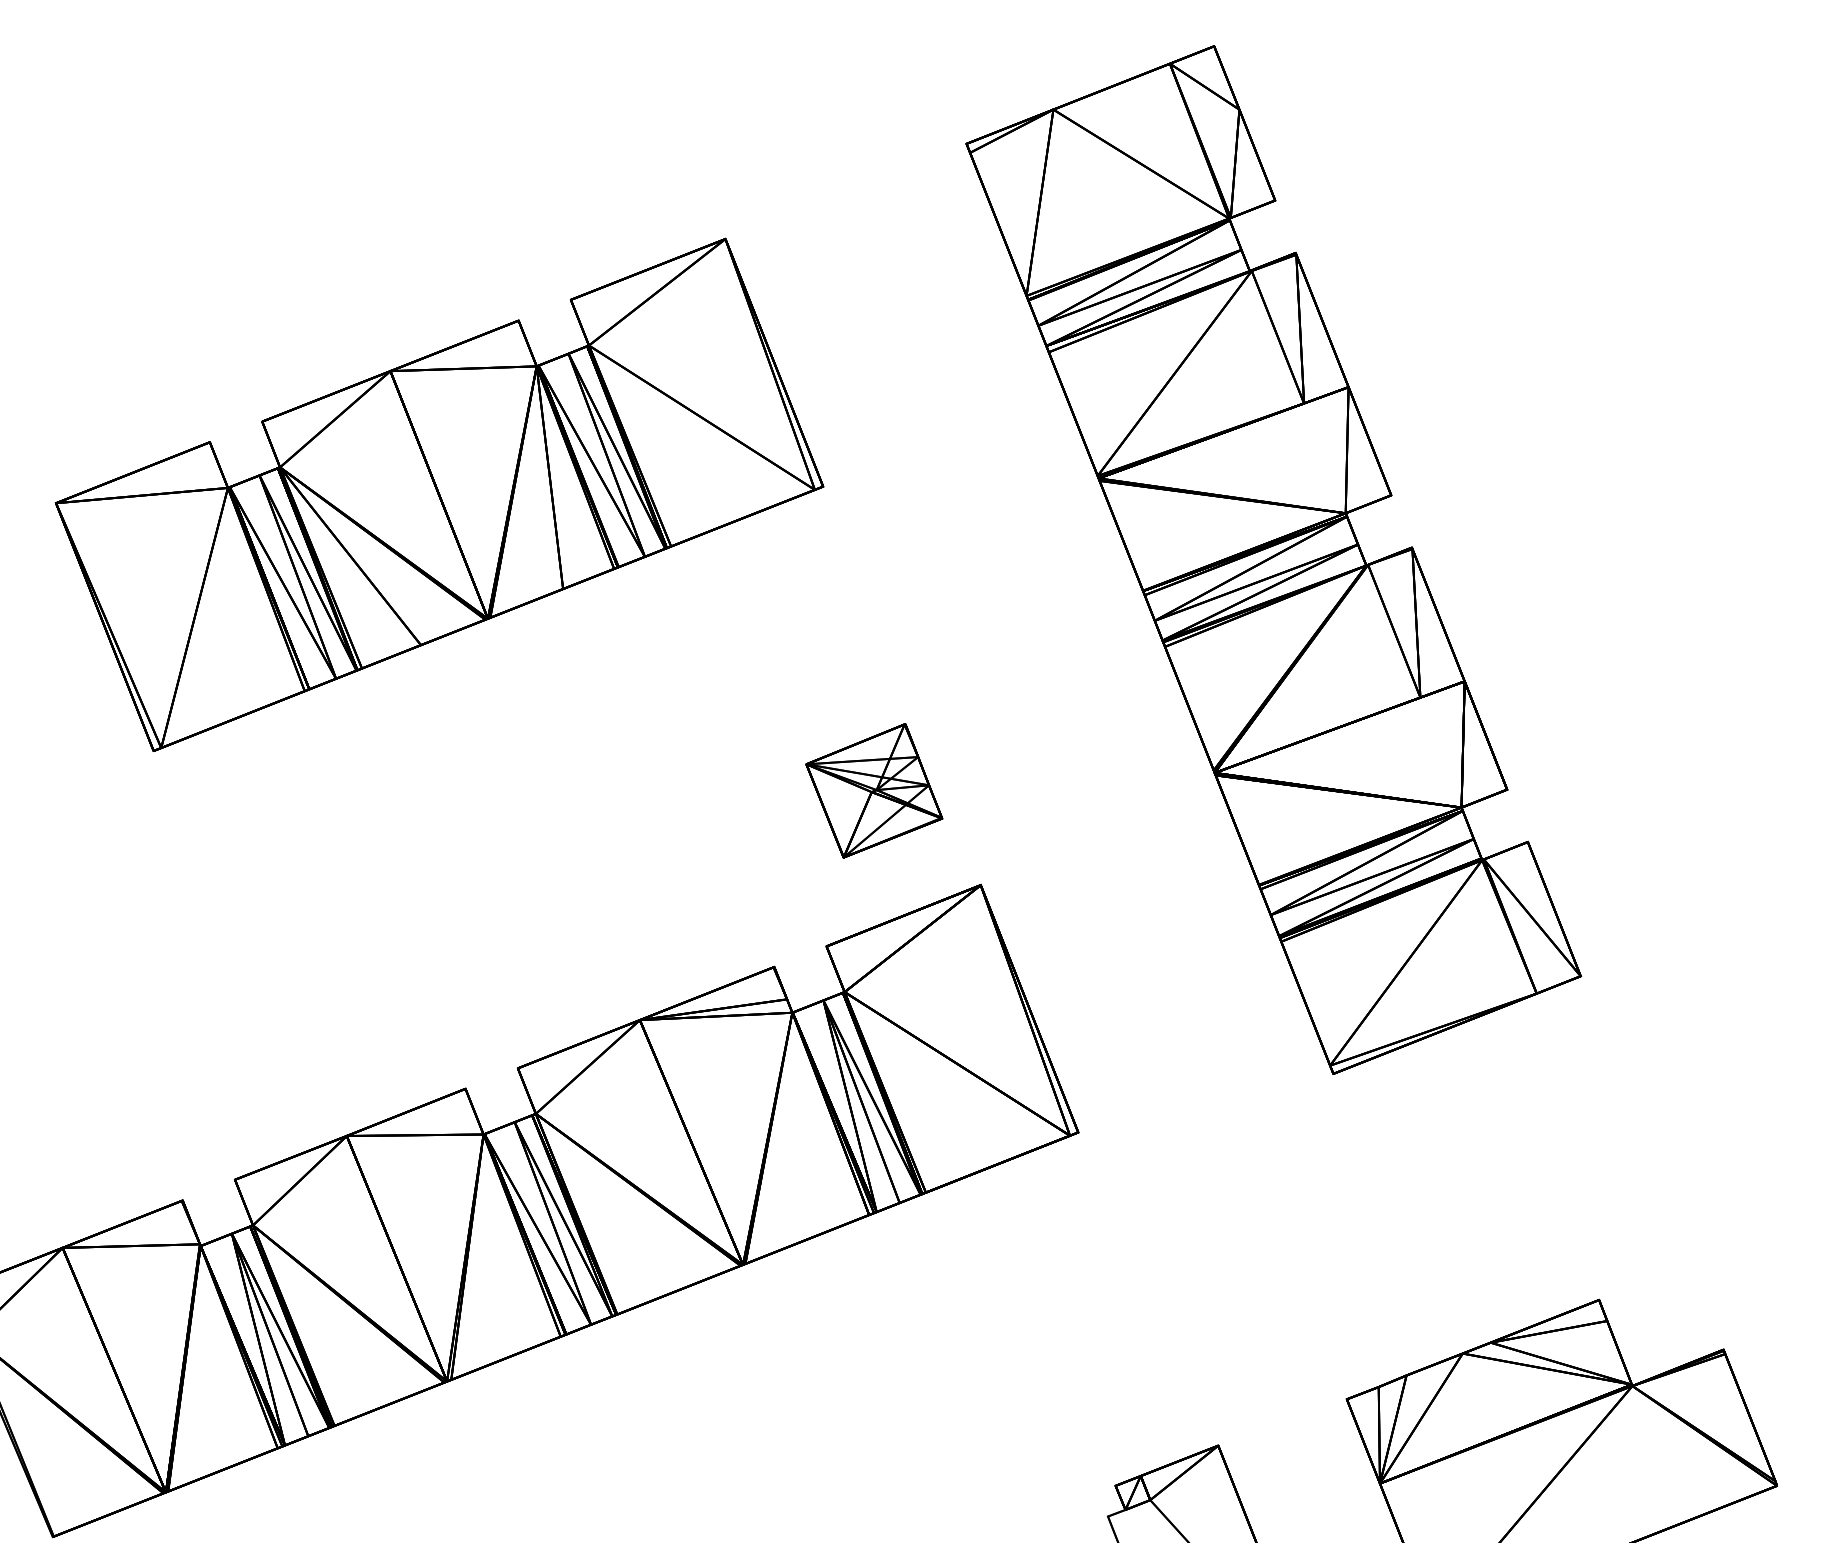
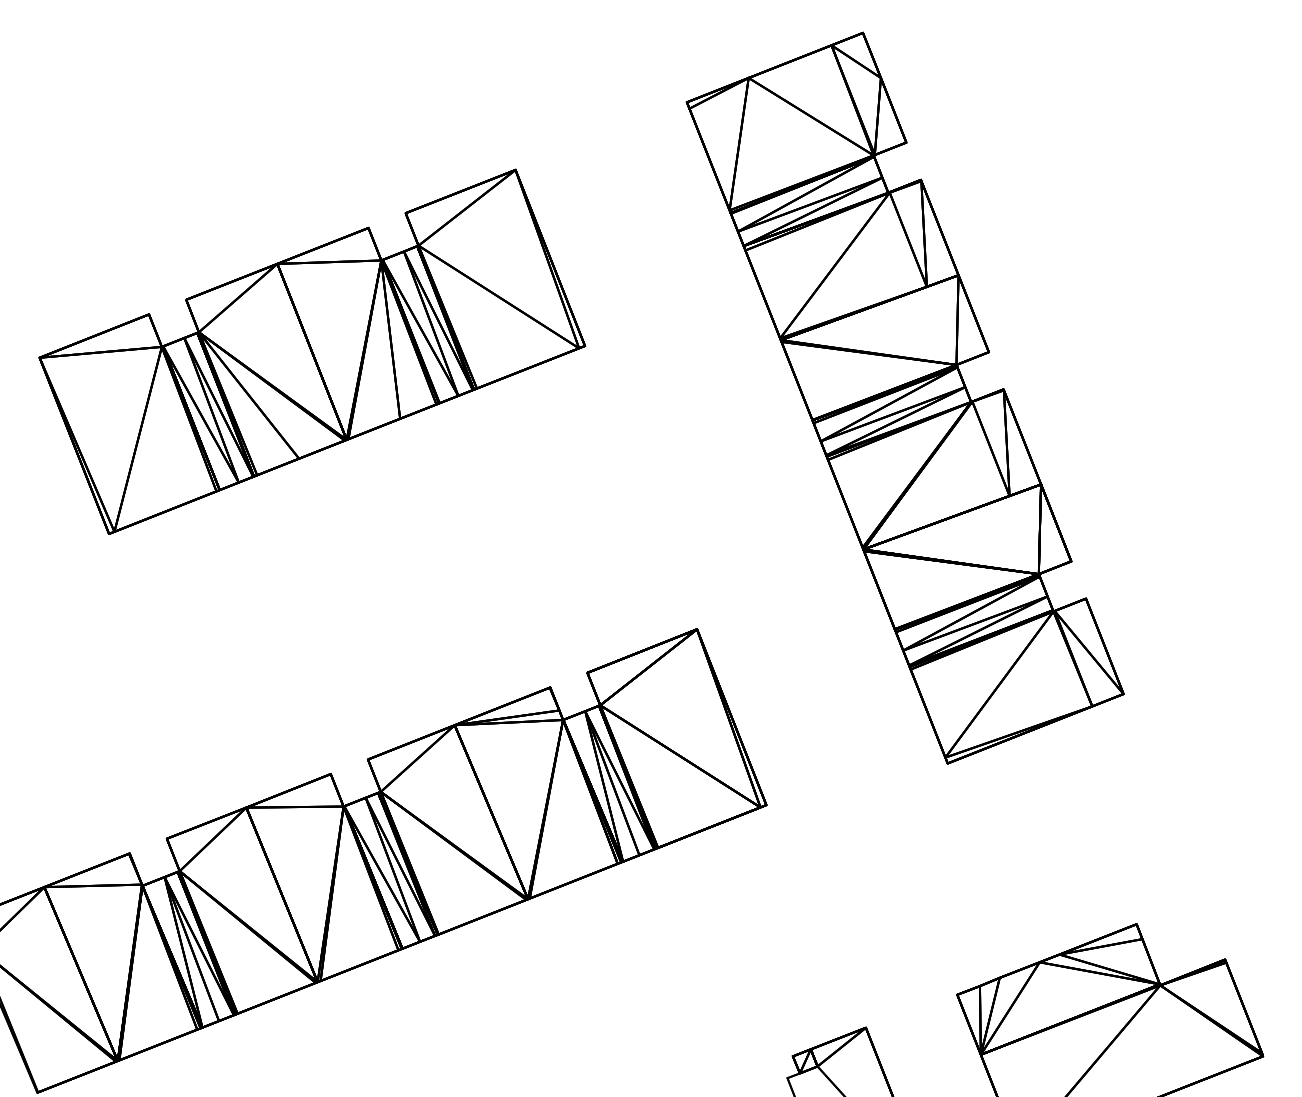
part: (874, 790) -> (621, 562), removed

